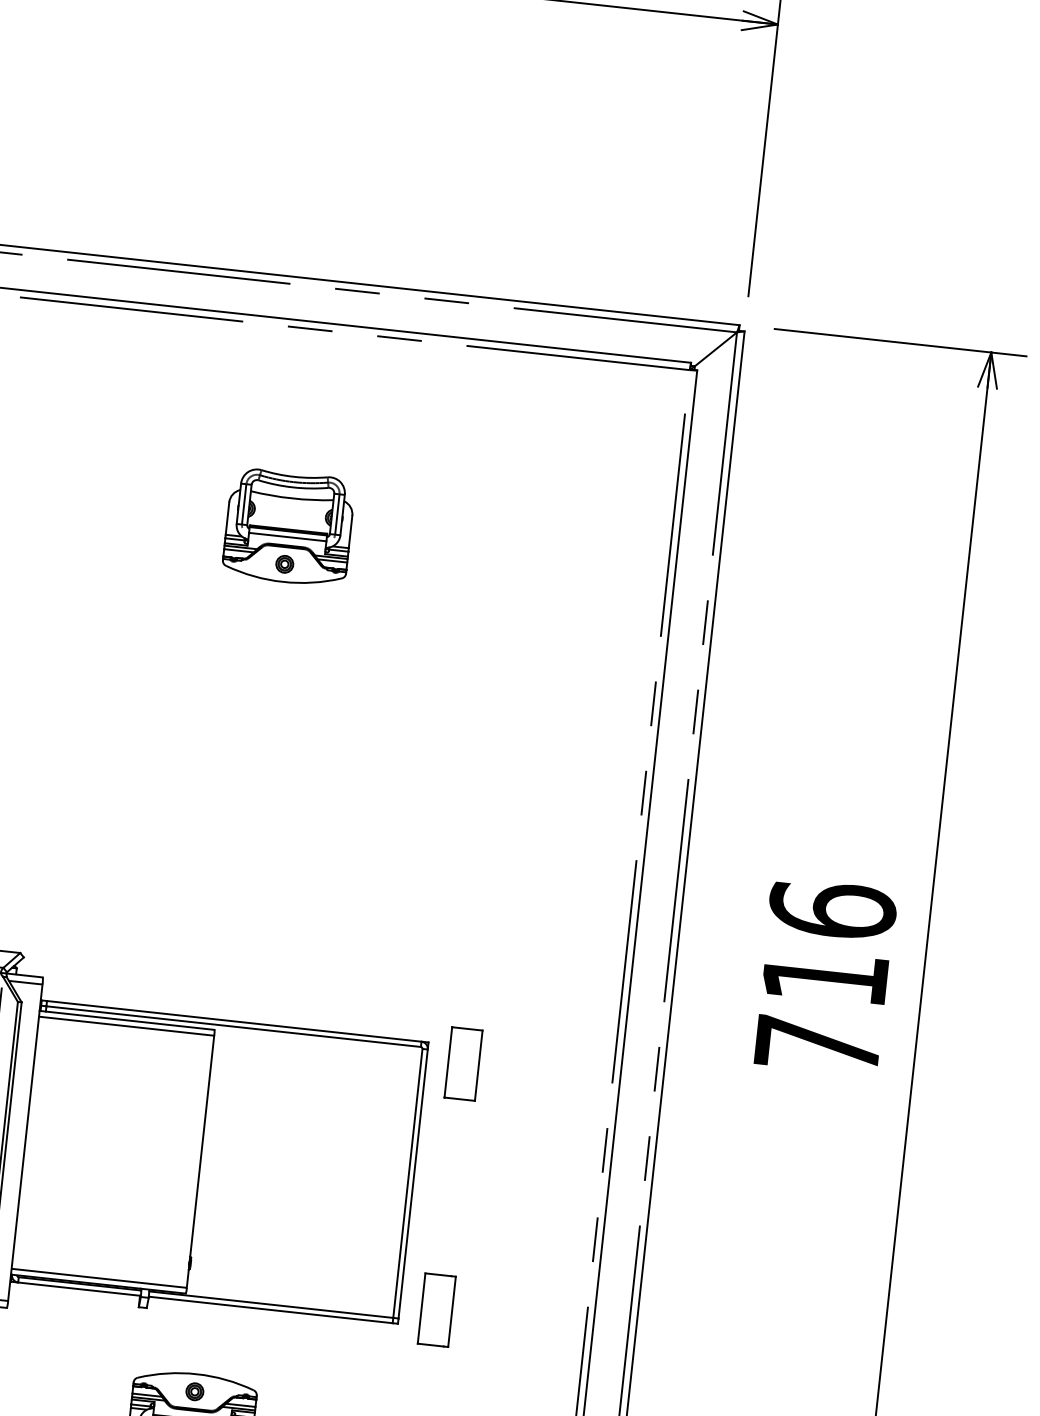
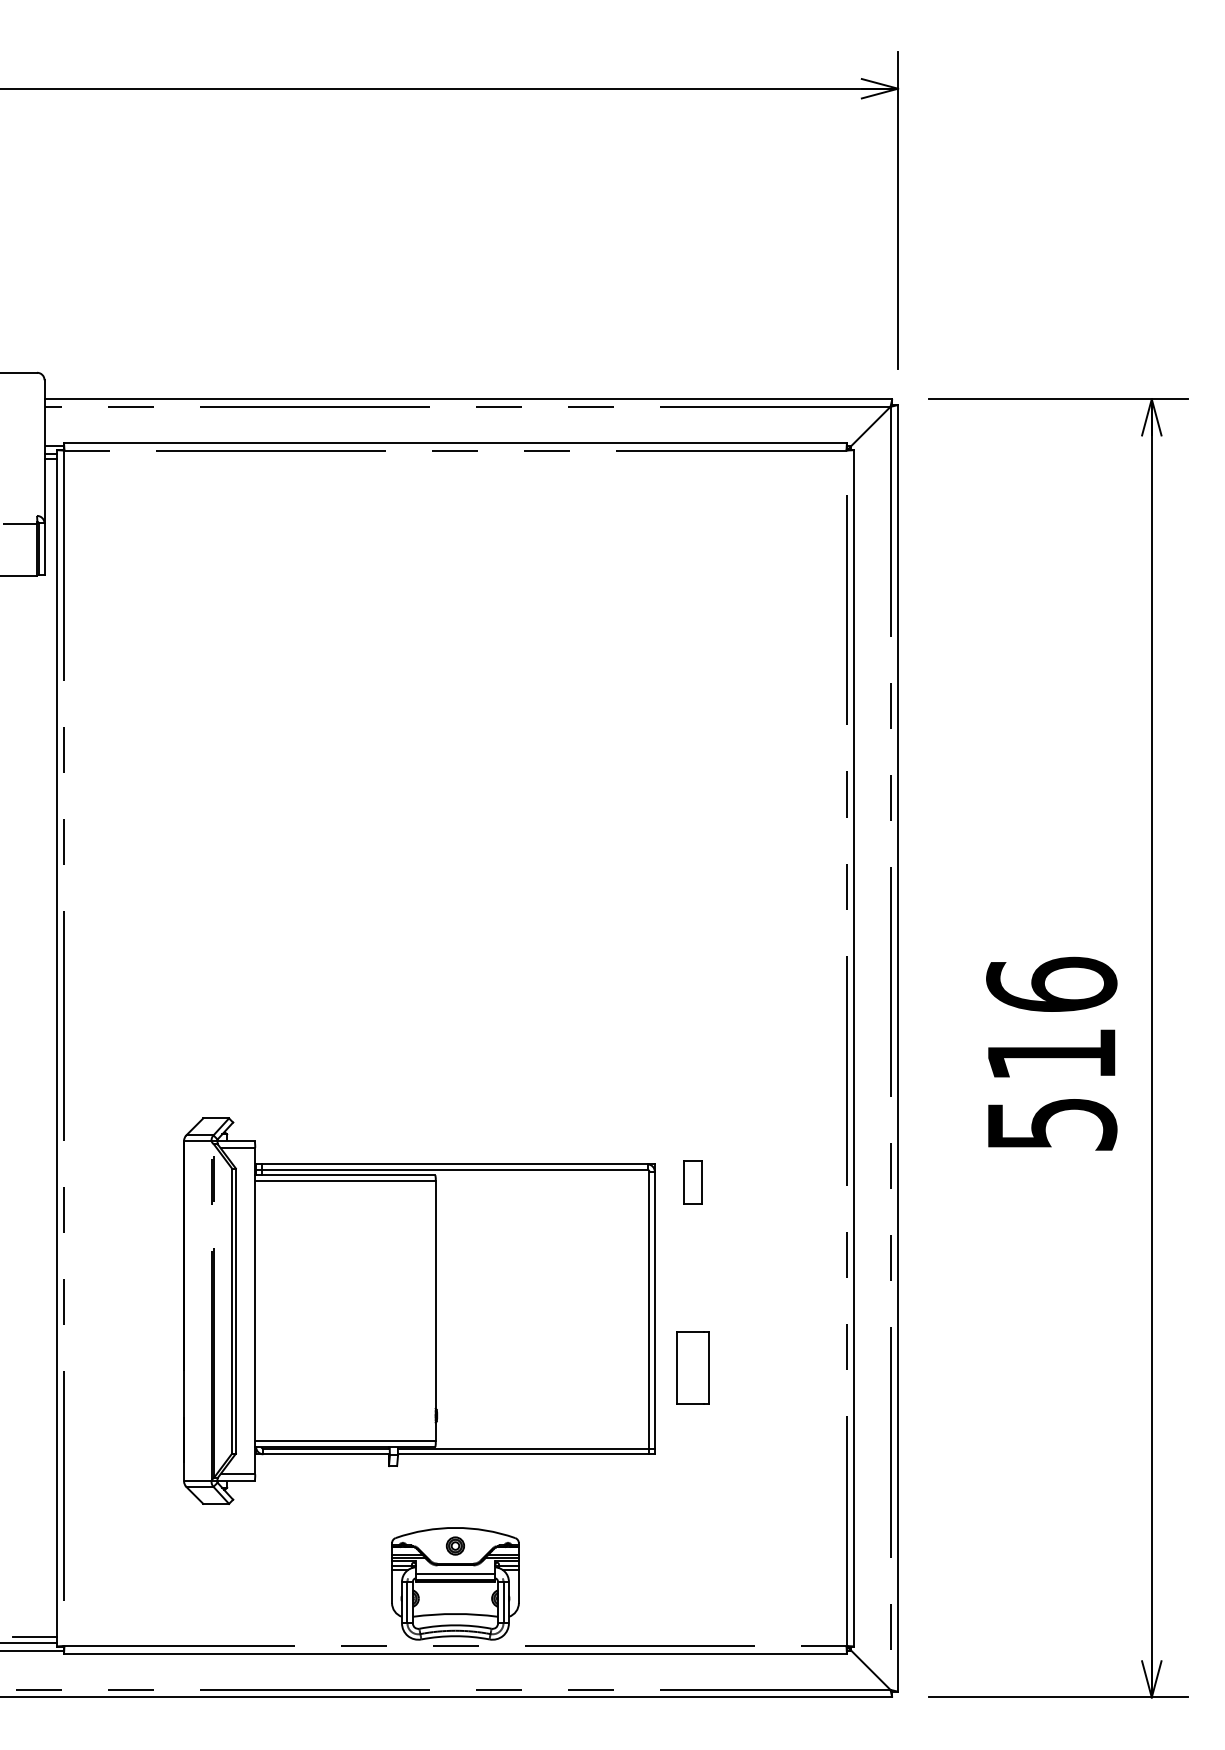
part: (288, 527) -> (455, 655), removed
text: (818, 1045) -> (1052, 1124), 716 -> 516
part: (463, 1064) -> (692, 1182), size x0.6
part: (436, 1309) -> (692, 1367), moved

